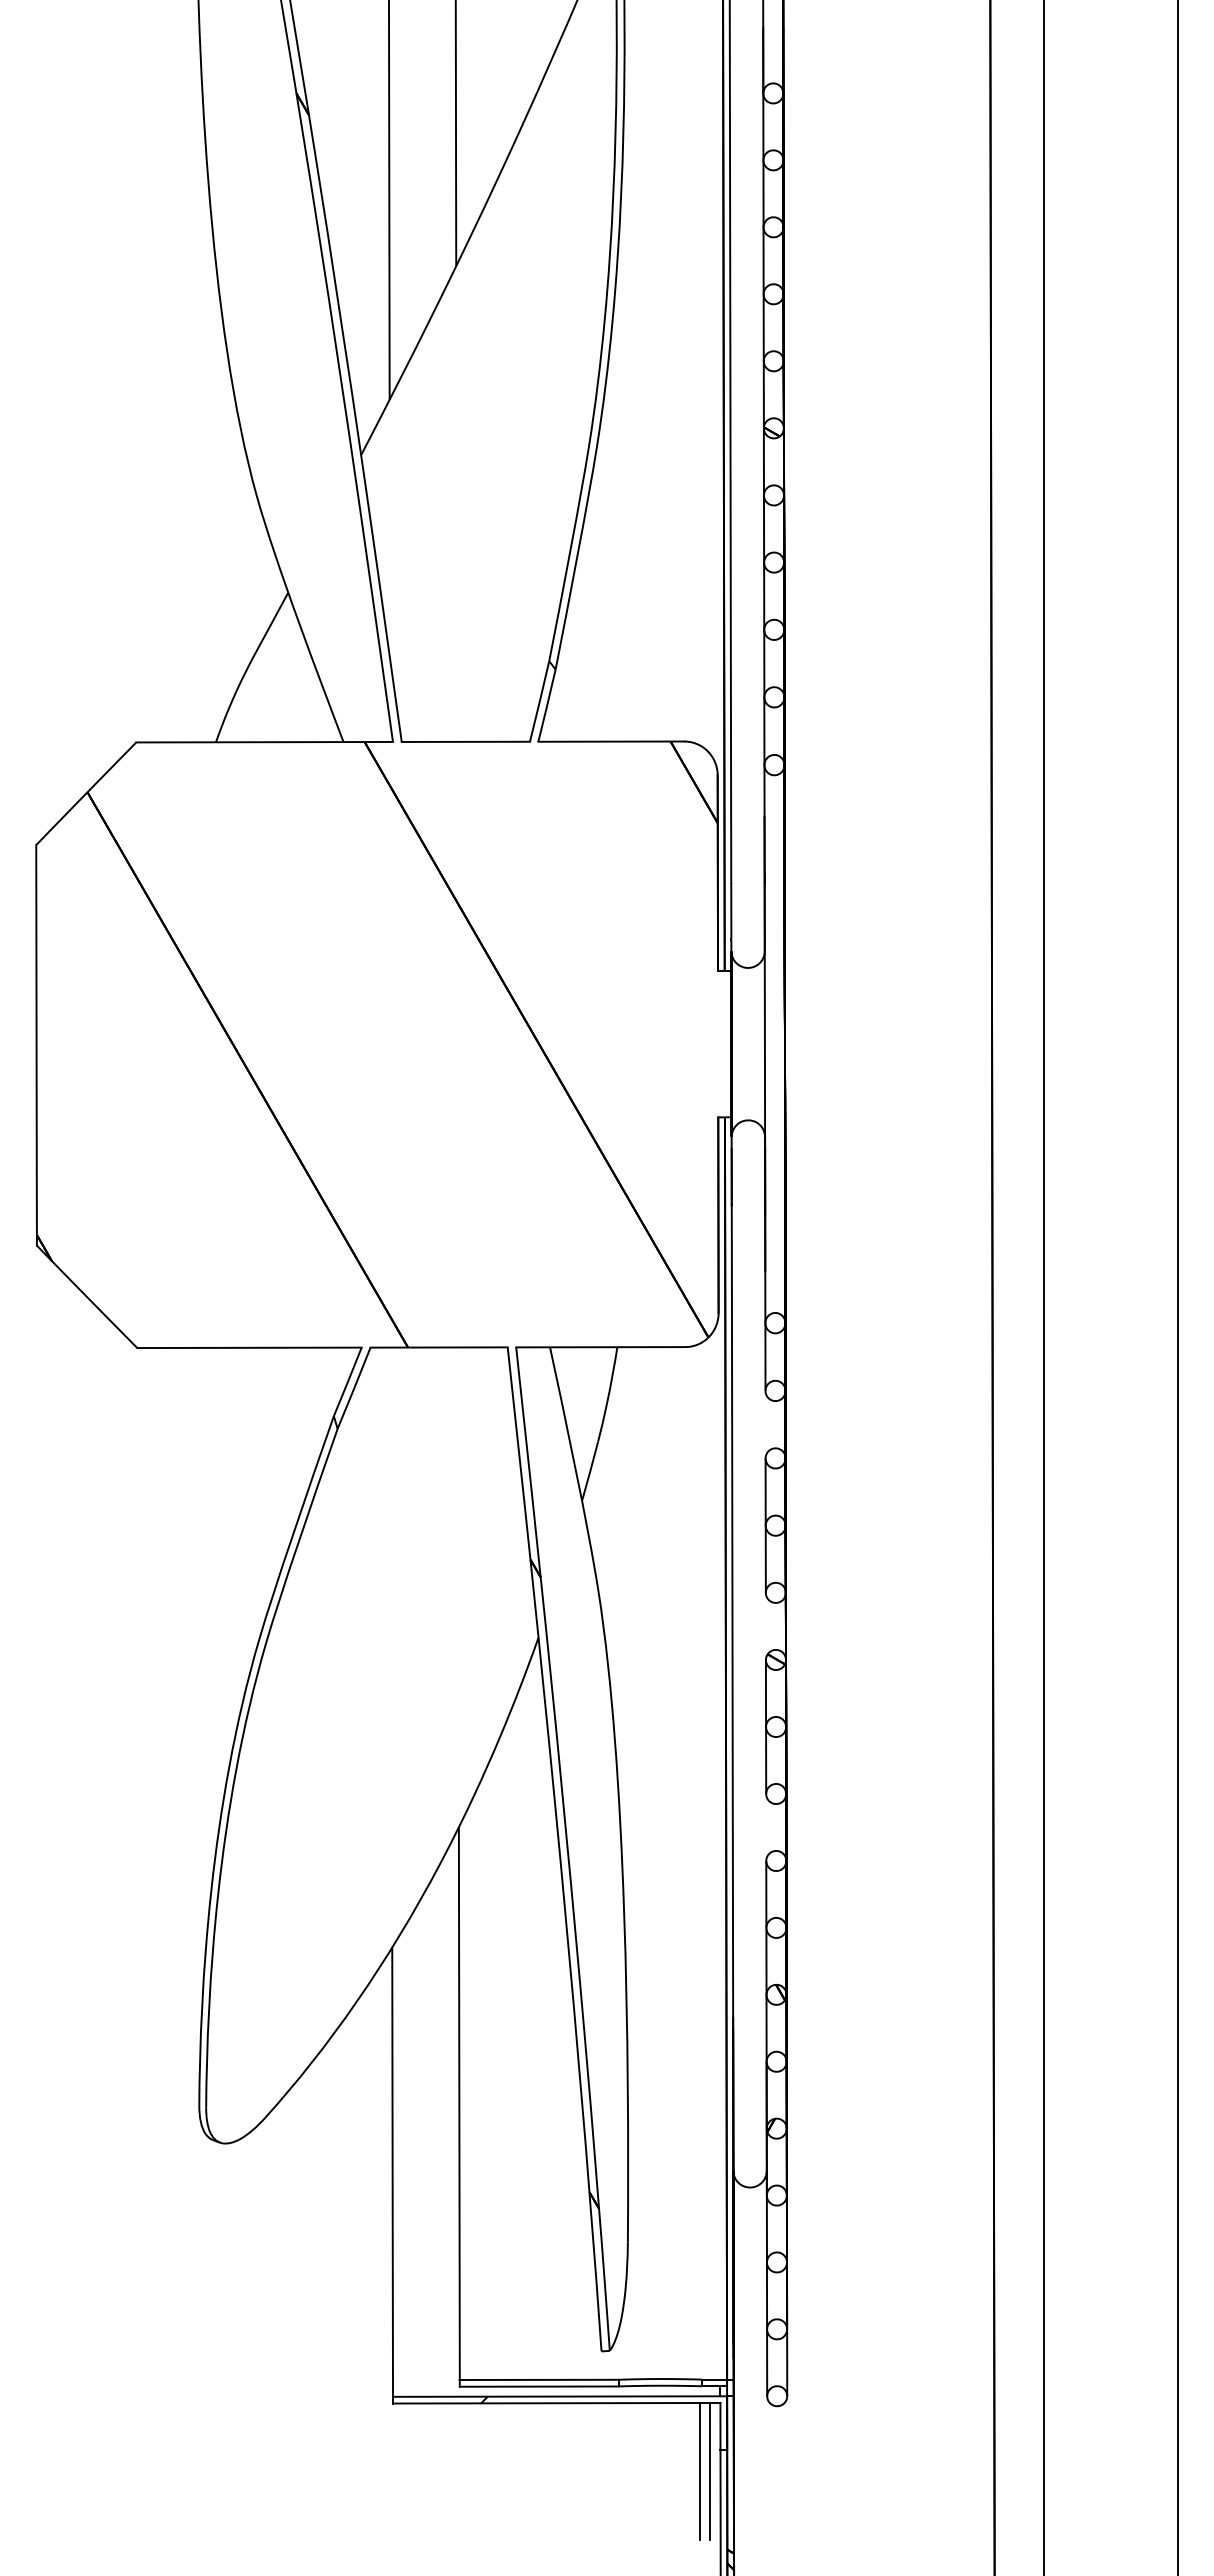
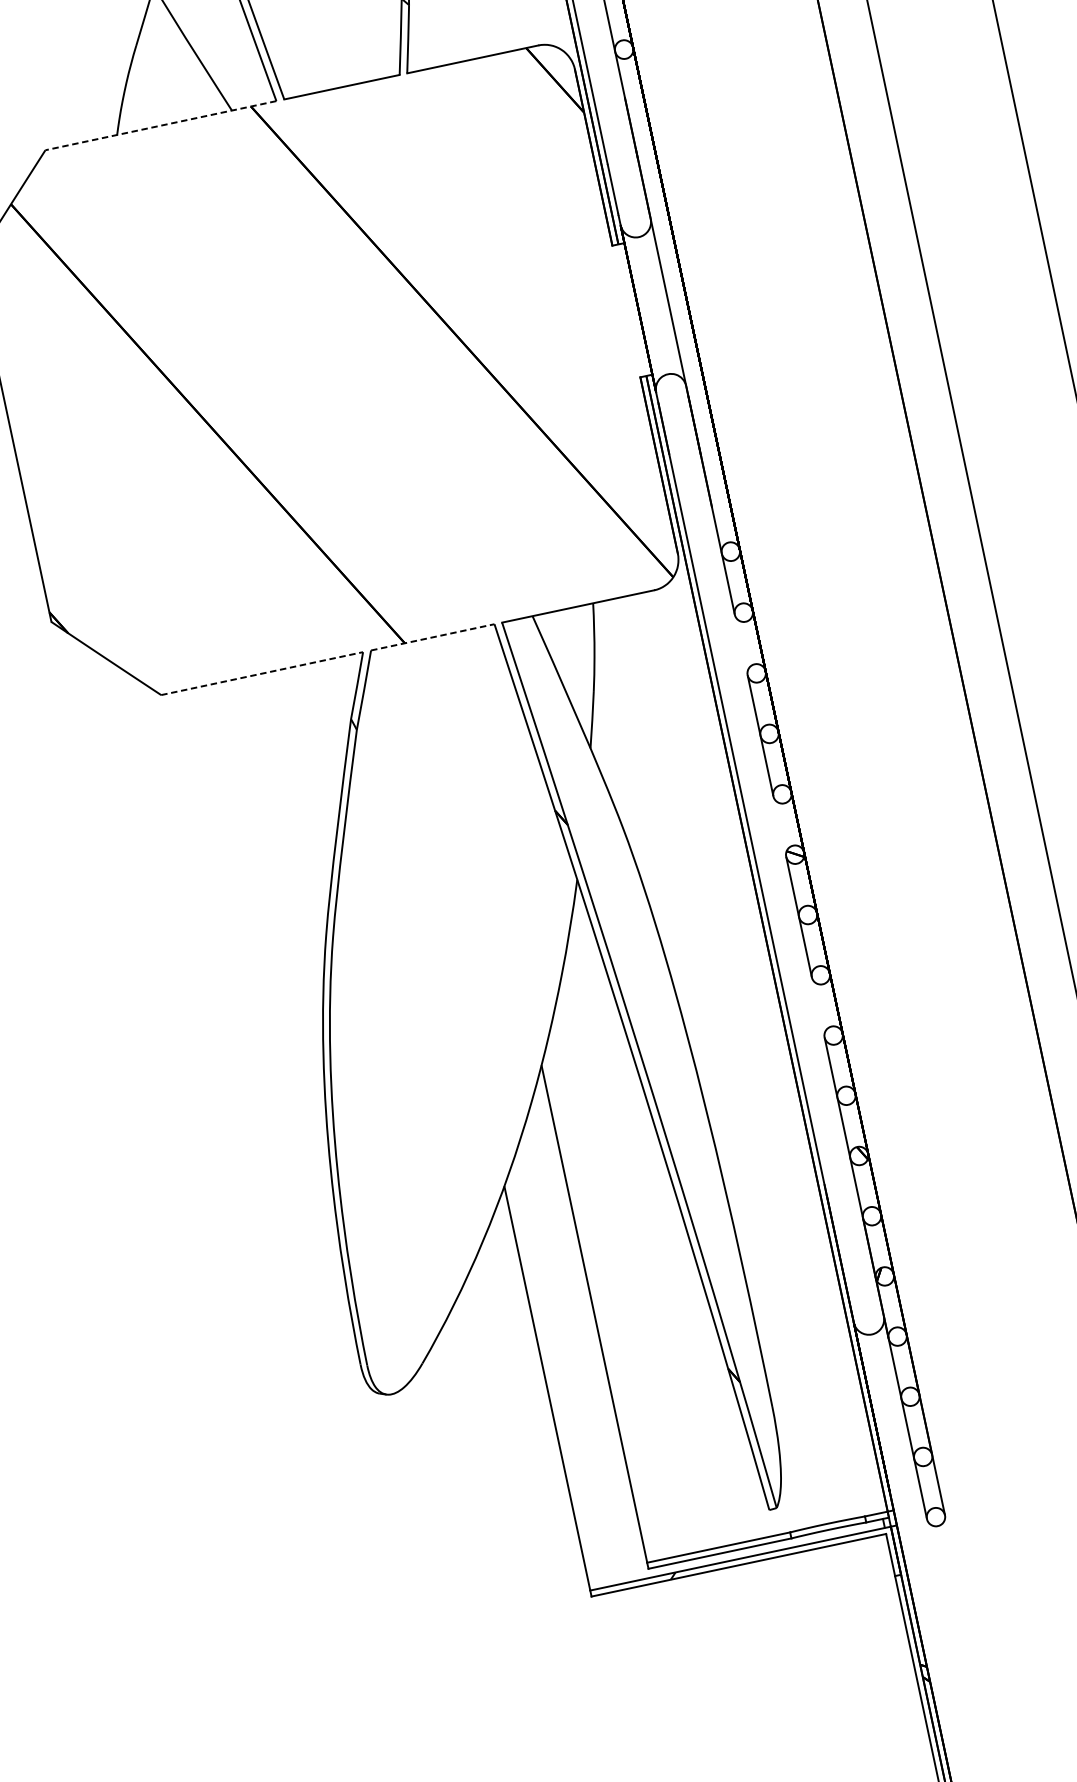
line: (264, 742) -> (160, 125), solid -> dashed
line: (249, 1347) -> (262, 673), solid -> dashed
line: (439, 1347) -> (433, 637), solid -> dashed
line: (710, 2470) -> (890, 1596), removed
line: (699, 2471) -> (880, 1599), removed

